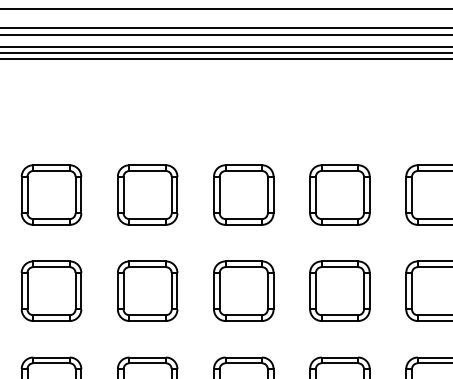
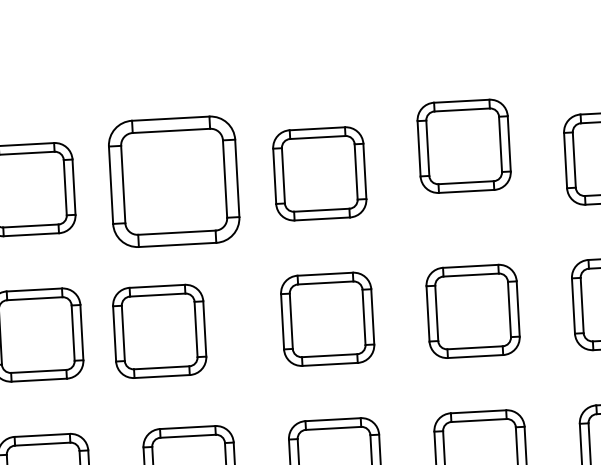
part: (147, 194) -> (174, 180), size x1.4
part: (339, 194) -> (463, 145), moved
part: (147, 290) -> (159, 330), moved

